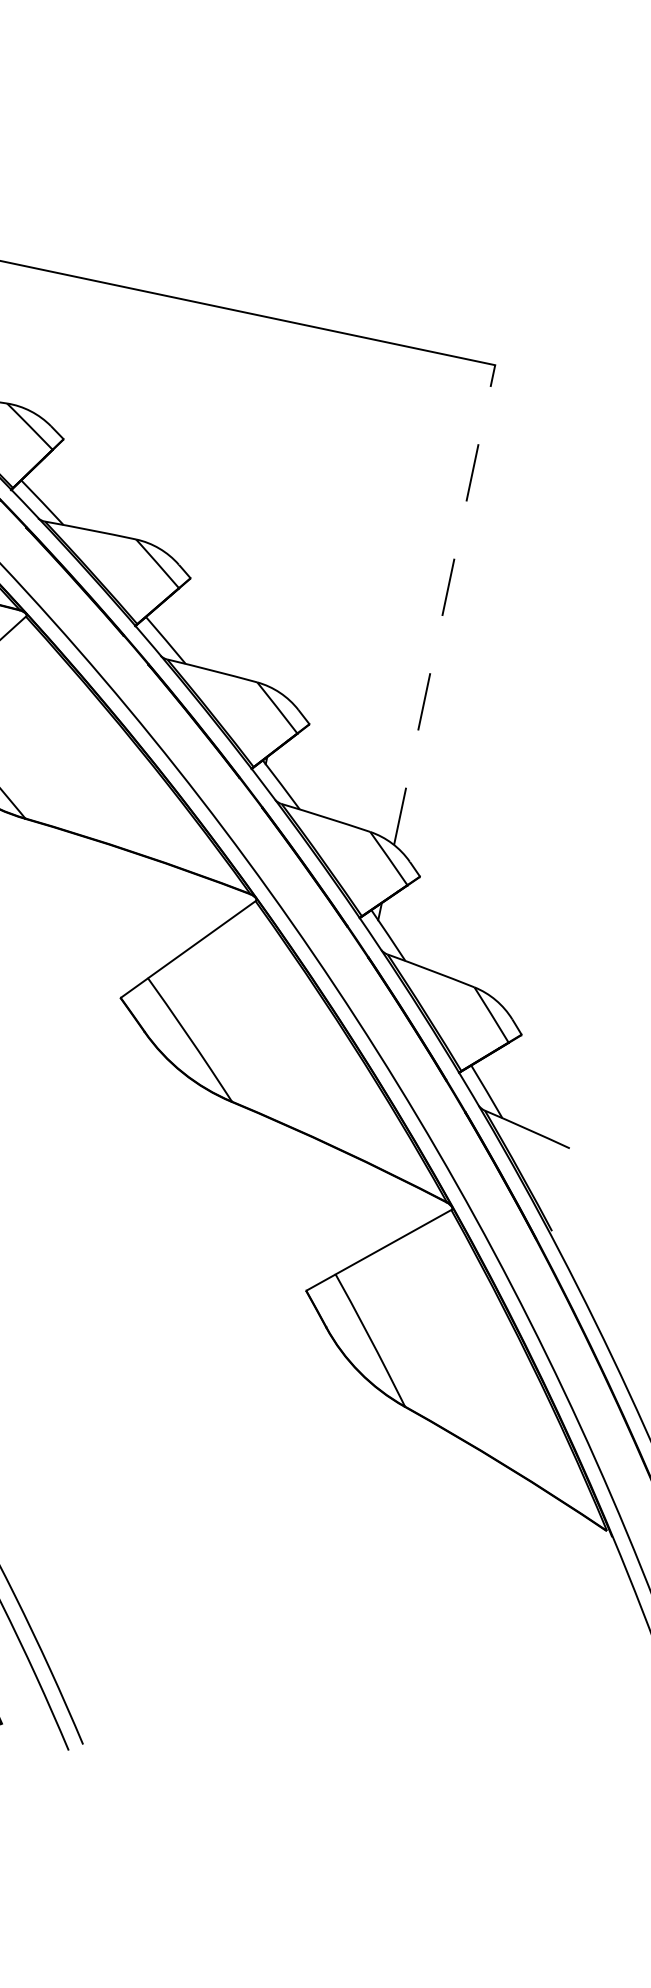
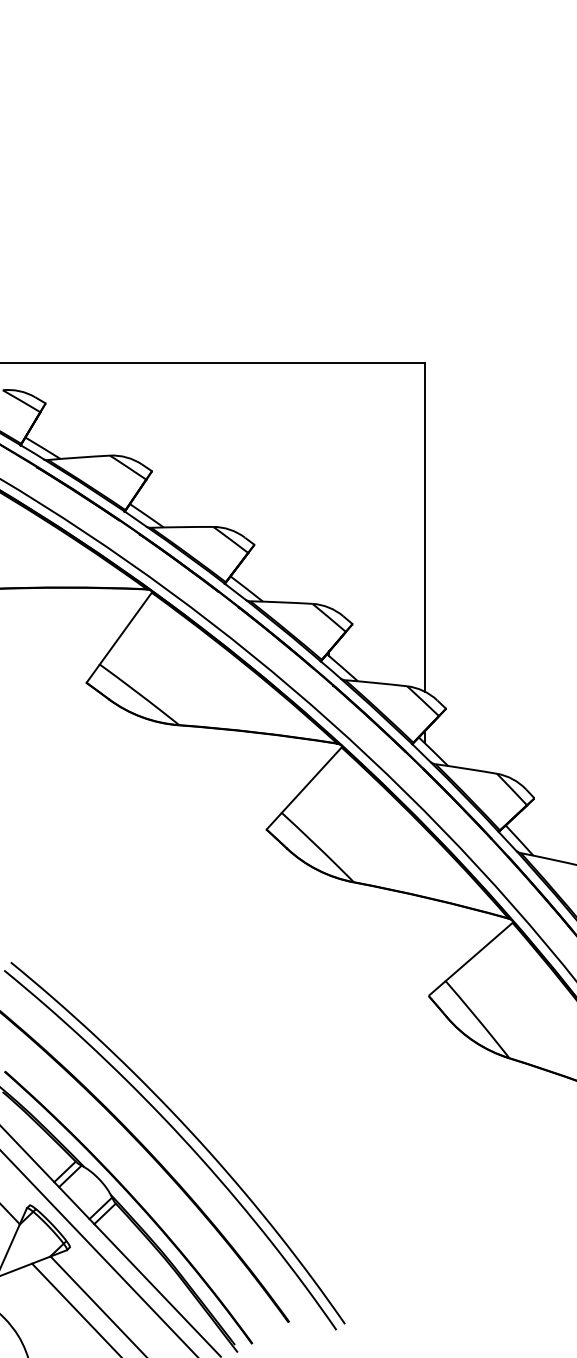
line: (444, 603) -> (424, 526), dashed -> solid

